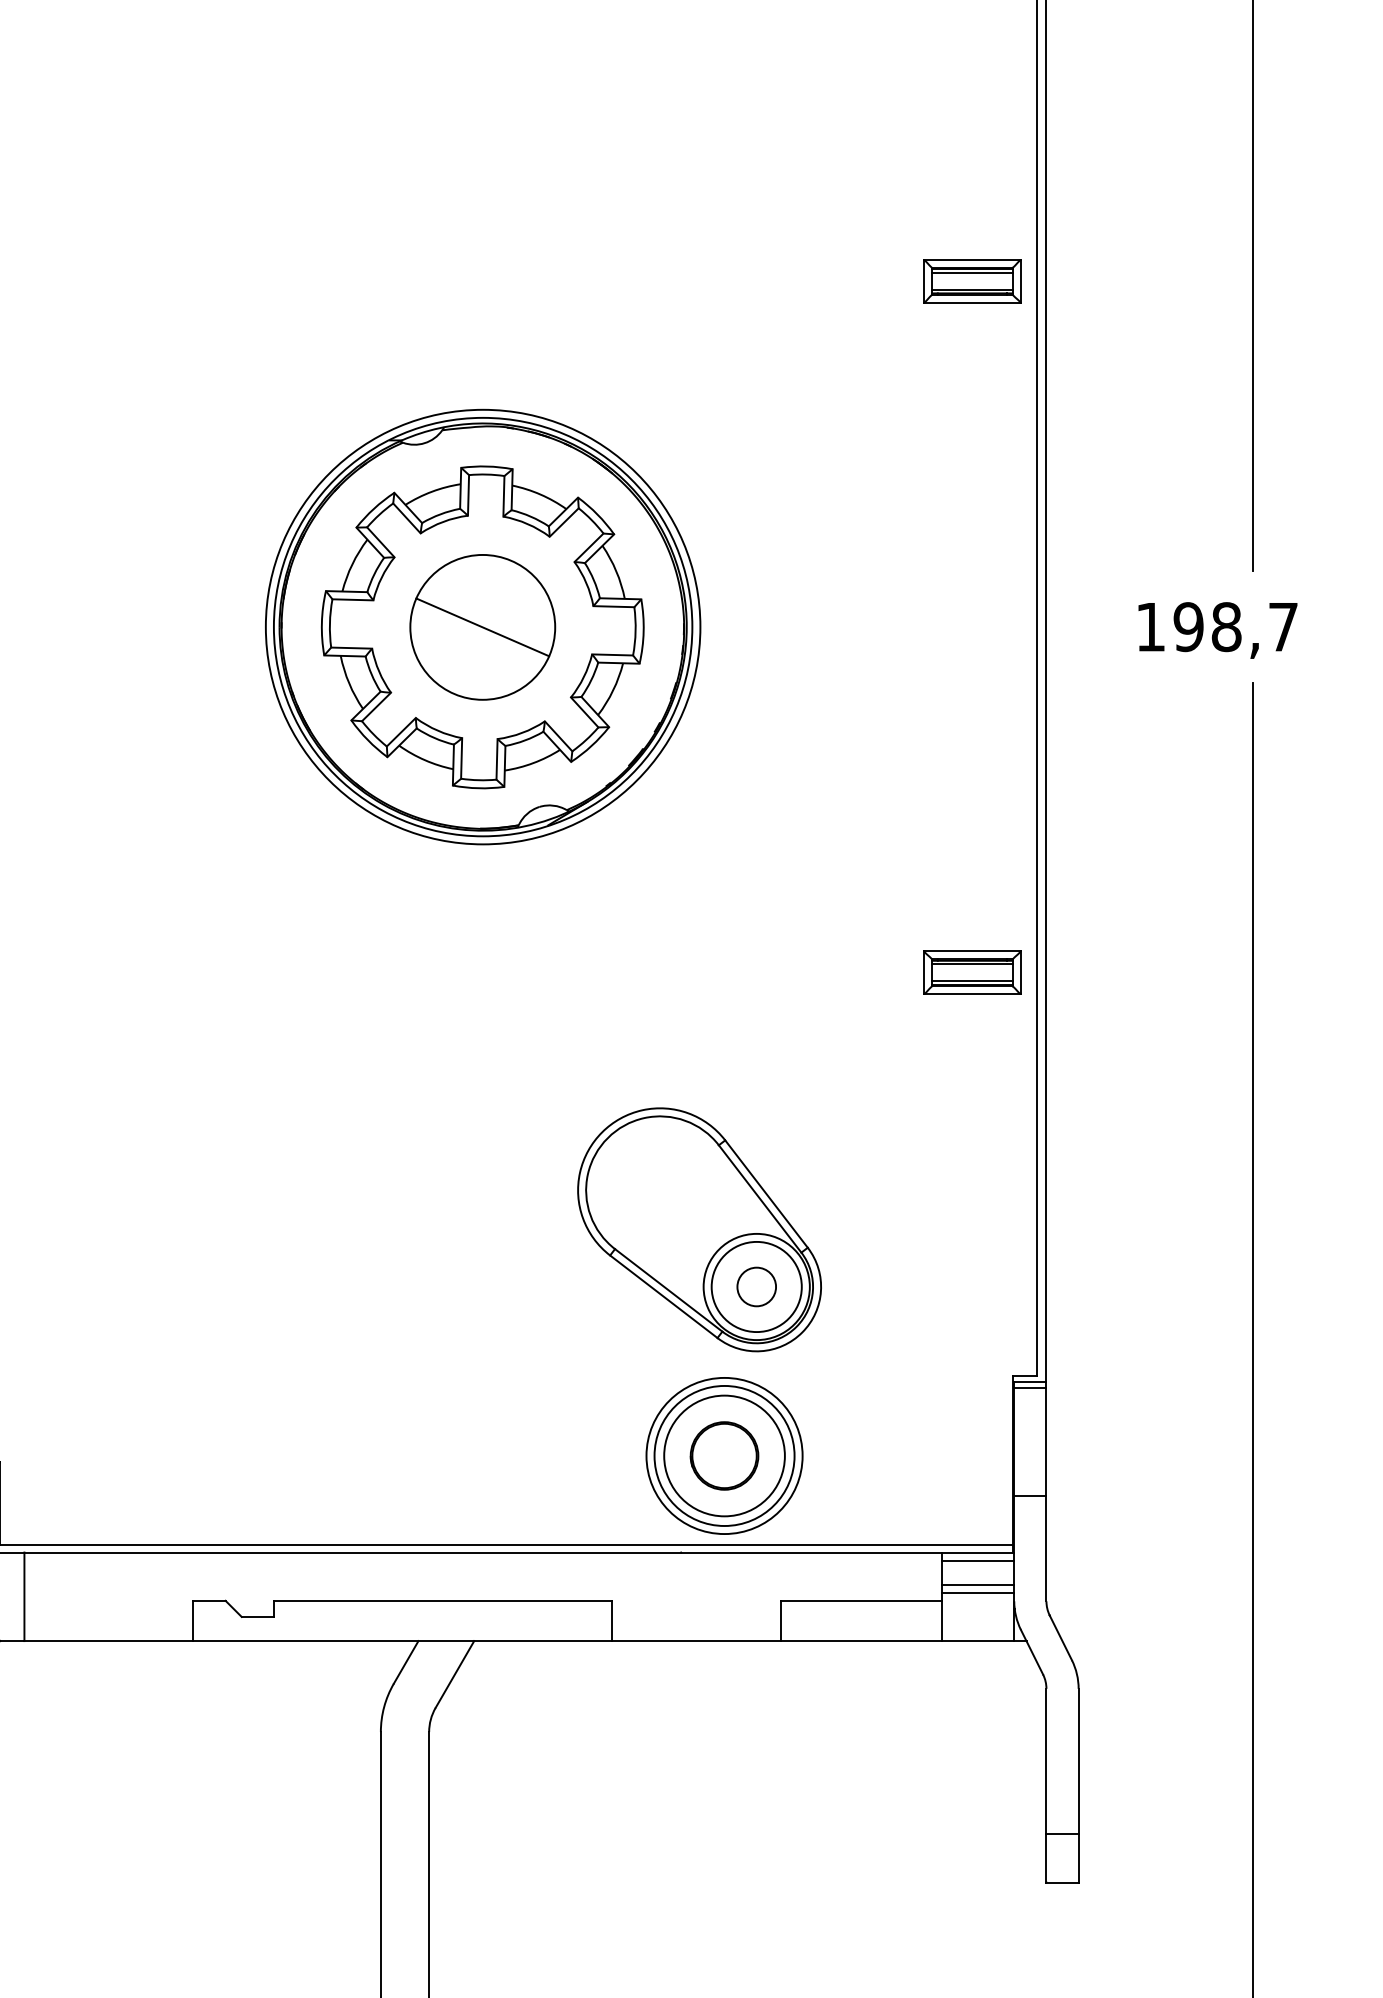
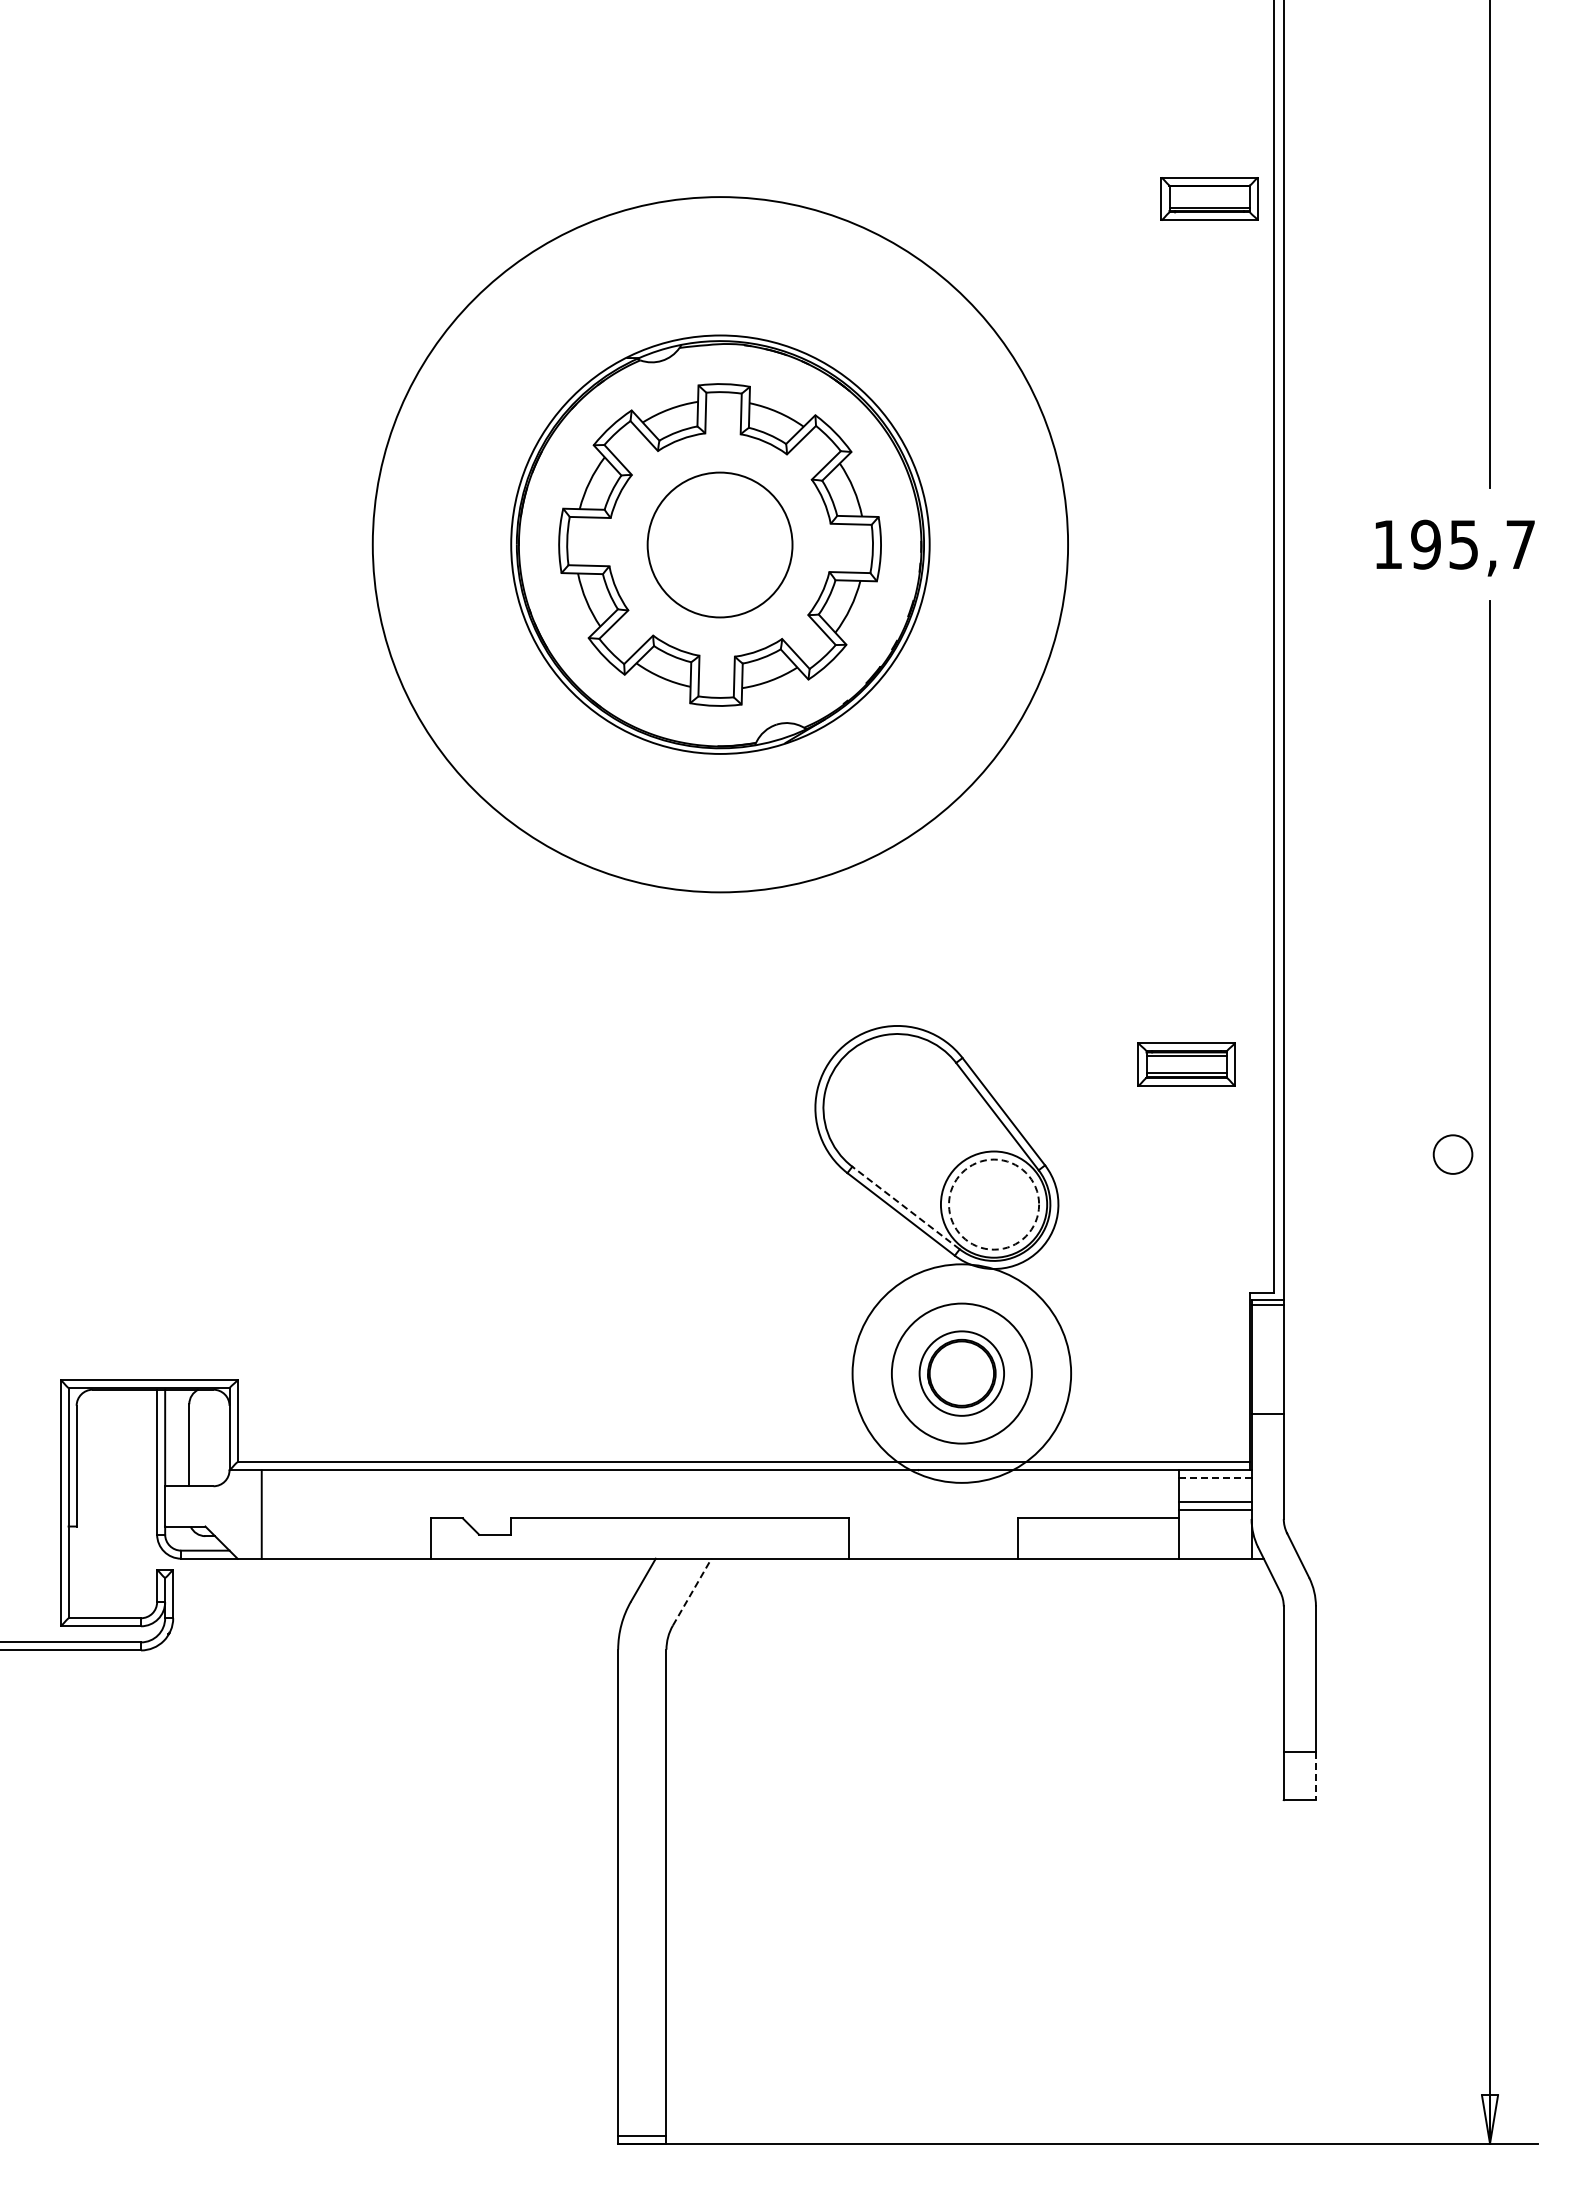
line: (972, 272) -> (1209, 190), removed
line: (482, 626) -> (719, 544), removed
circle: (483, 626) -> (720, 544), size x1.6
text: (1226, 626) -> (1463, 544), 198,7 -> 195,7
part: (972, 972) -> (1186, 1064), moved
circle: (756, 1286) -> (1452, 1154), moved
circle: (756, 1286) -> (993, 1204), solid -> dashed
line: (669, 1290) -> (906, 1208), solid -> dashed
circle: (724, 1455) -> (961, 1373), size x0.7
circle: (724, 1455) -> (961, 1373), size x1.4
line: (977, 1560) -> (1214, 1478), solid -> dashed
line: (455, 1674) -> (692, 1592), solid -> dashed
line: (1078, 1858) -> (1315, 1776), solid -> dashed

